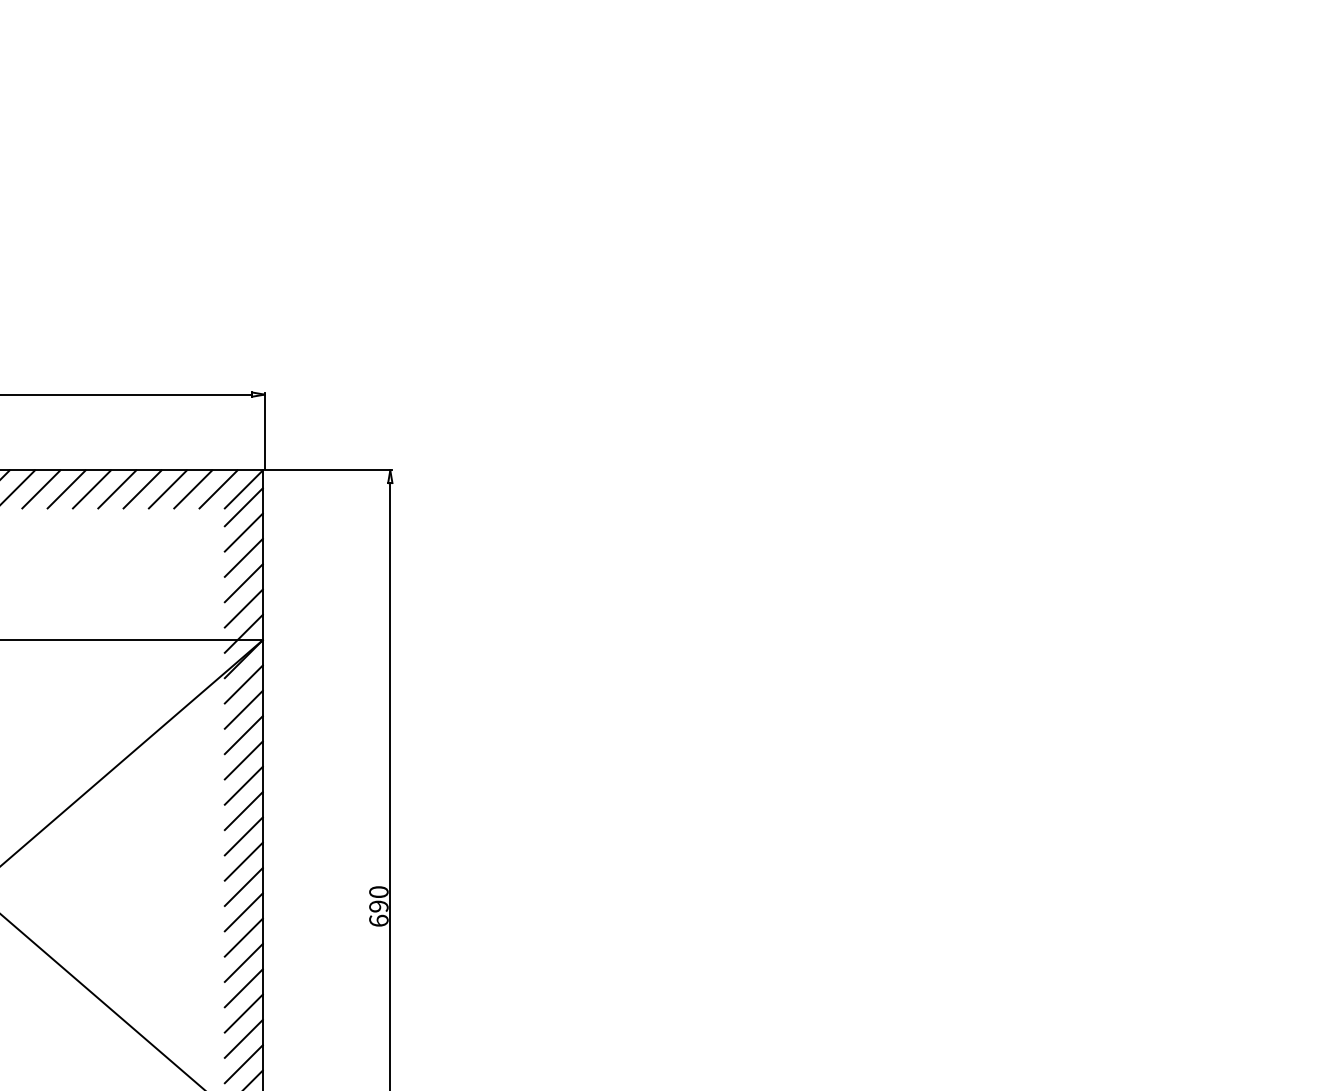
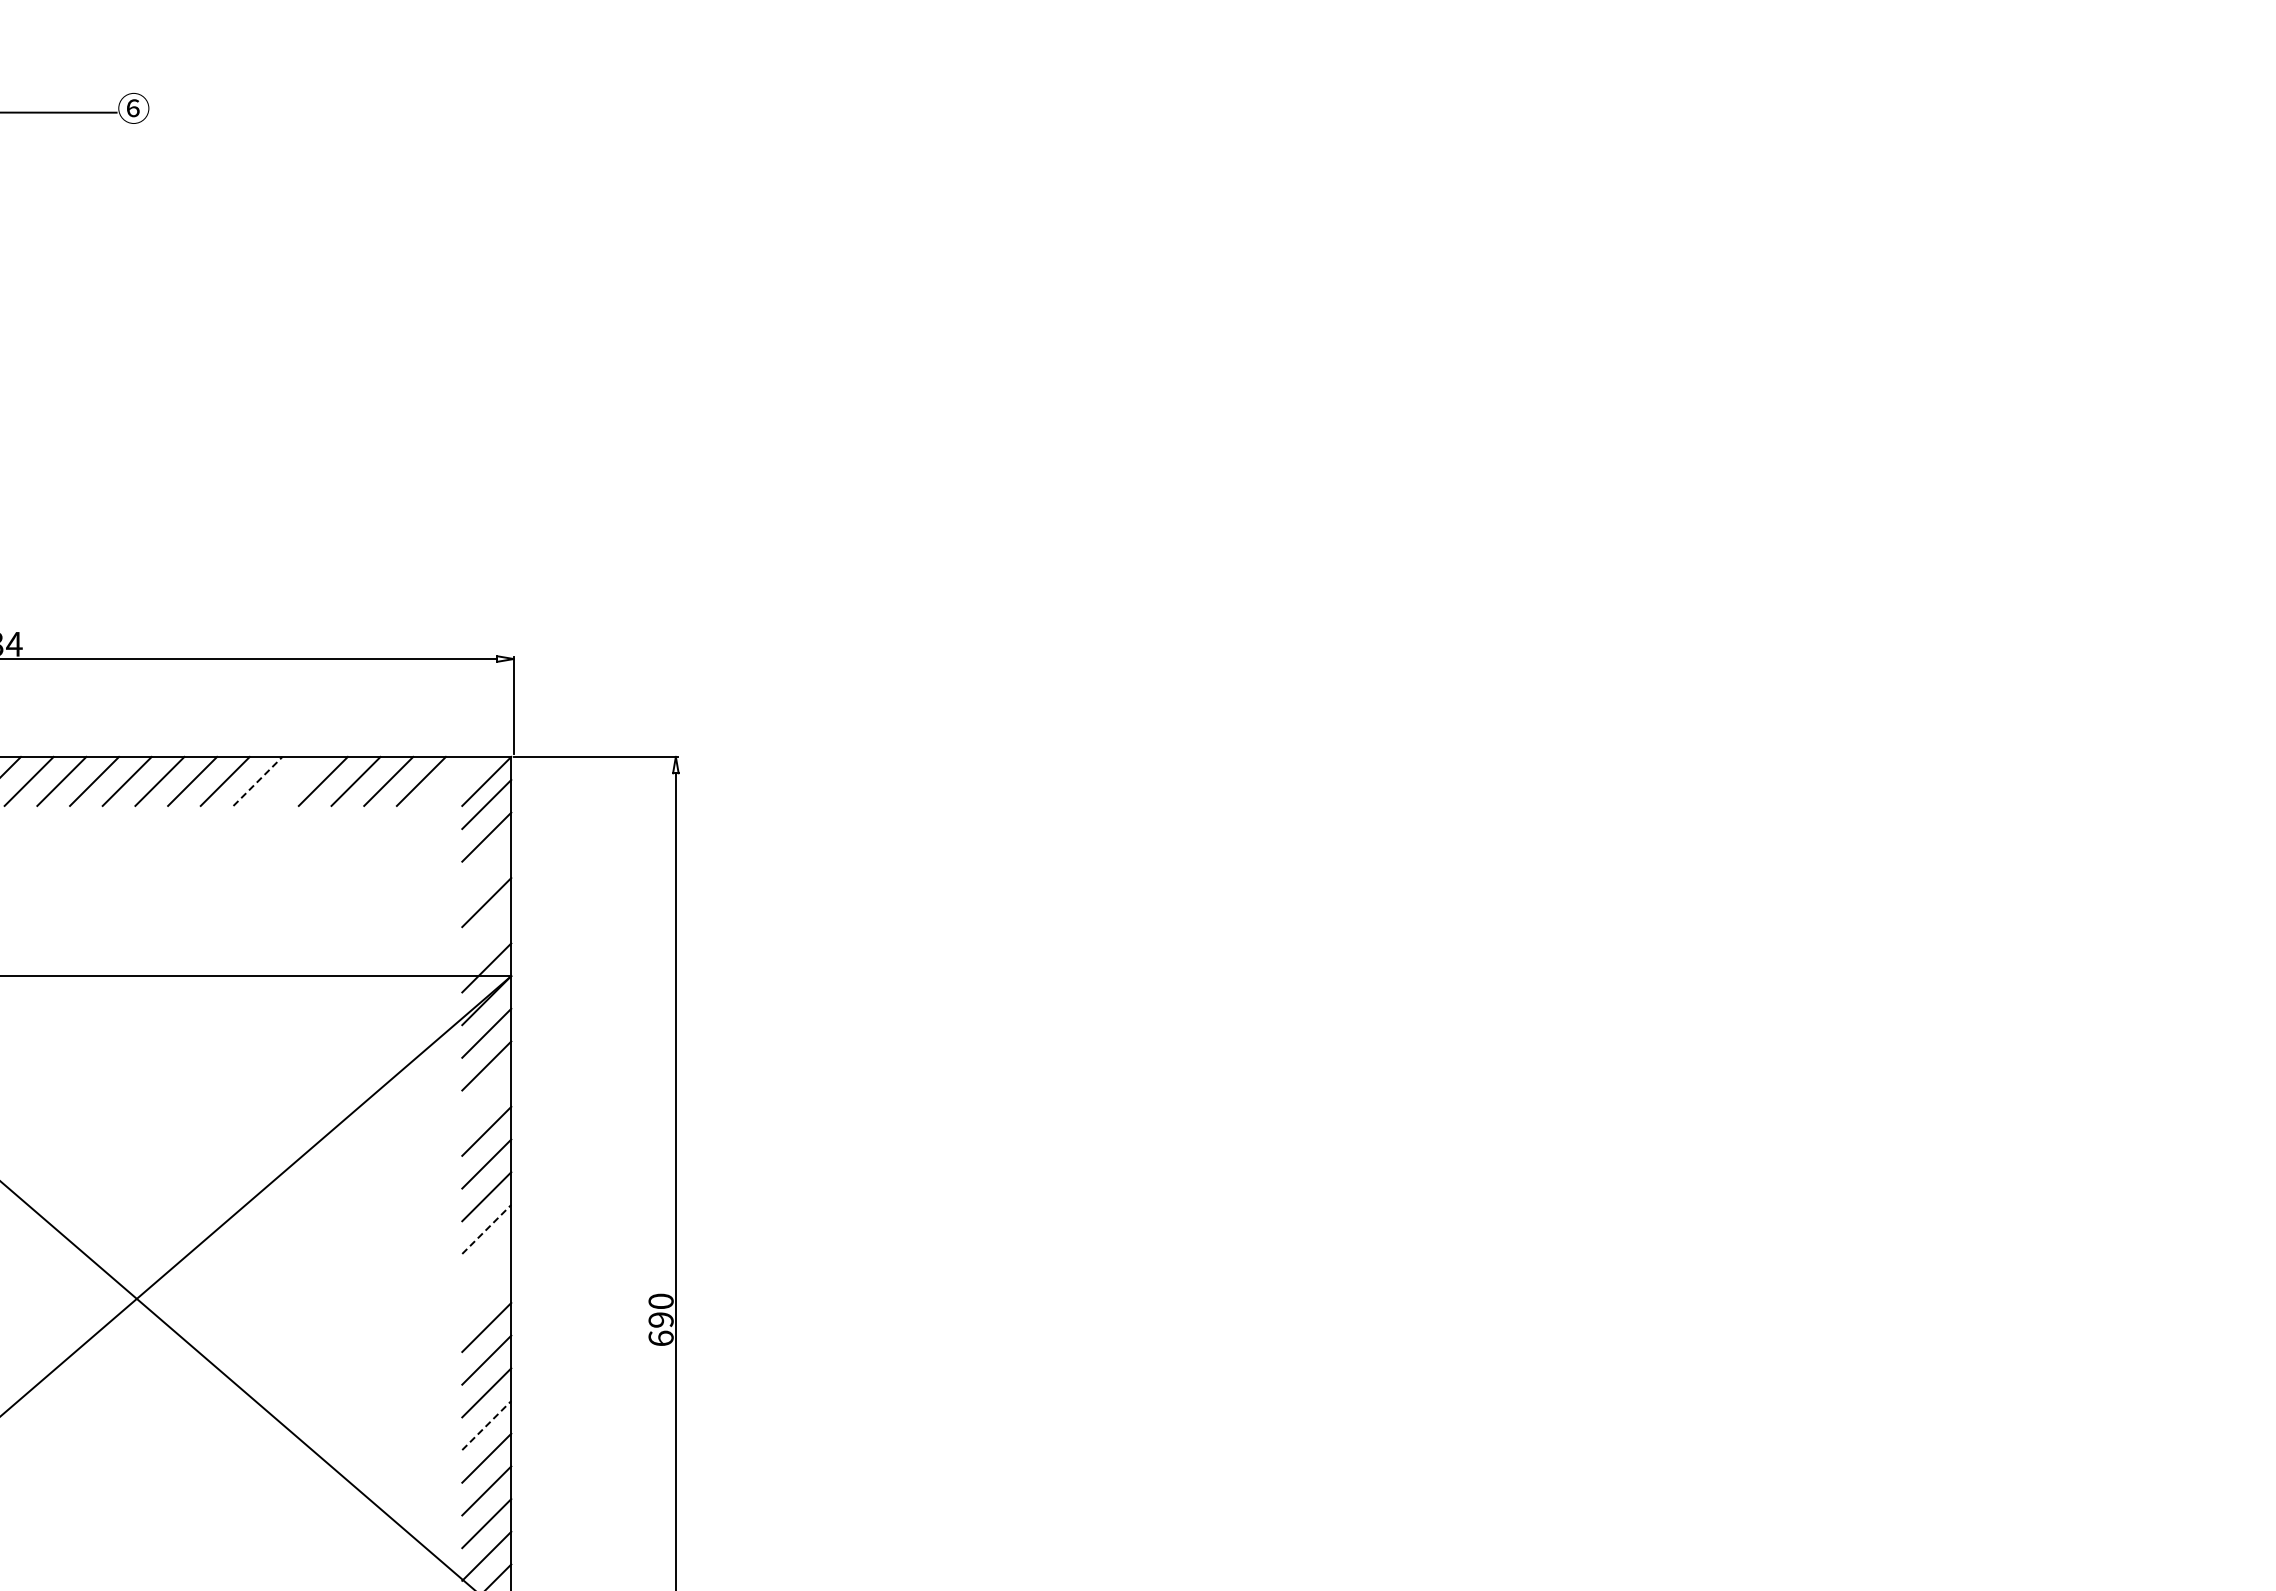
line: (91, 488) -> (290, 780), removed
line: (218, 488) -> (453, 780), removed
line: (66, 489) -> (257, 781), solid -> dashed
line: (243, 557) -> (486, 869), removed
line: (243, 607) -> (486, 934), removed
line: (243, 734) -> (486, 1098), removed
line: (243, 836) -> (486, 1229), solid -> dashed
line: (243, 861) -> (486, 1261), removed
line: (243, 886) -> (486, 1294), removed
line: (243, 988) -> (486, 1425), solid -> dashed

